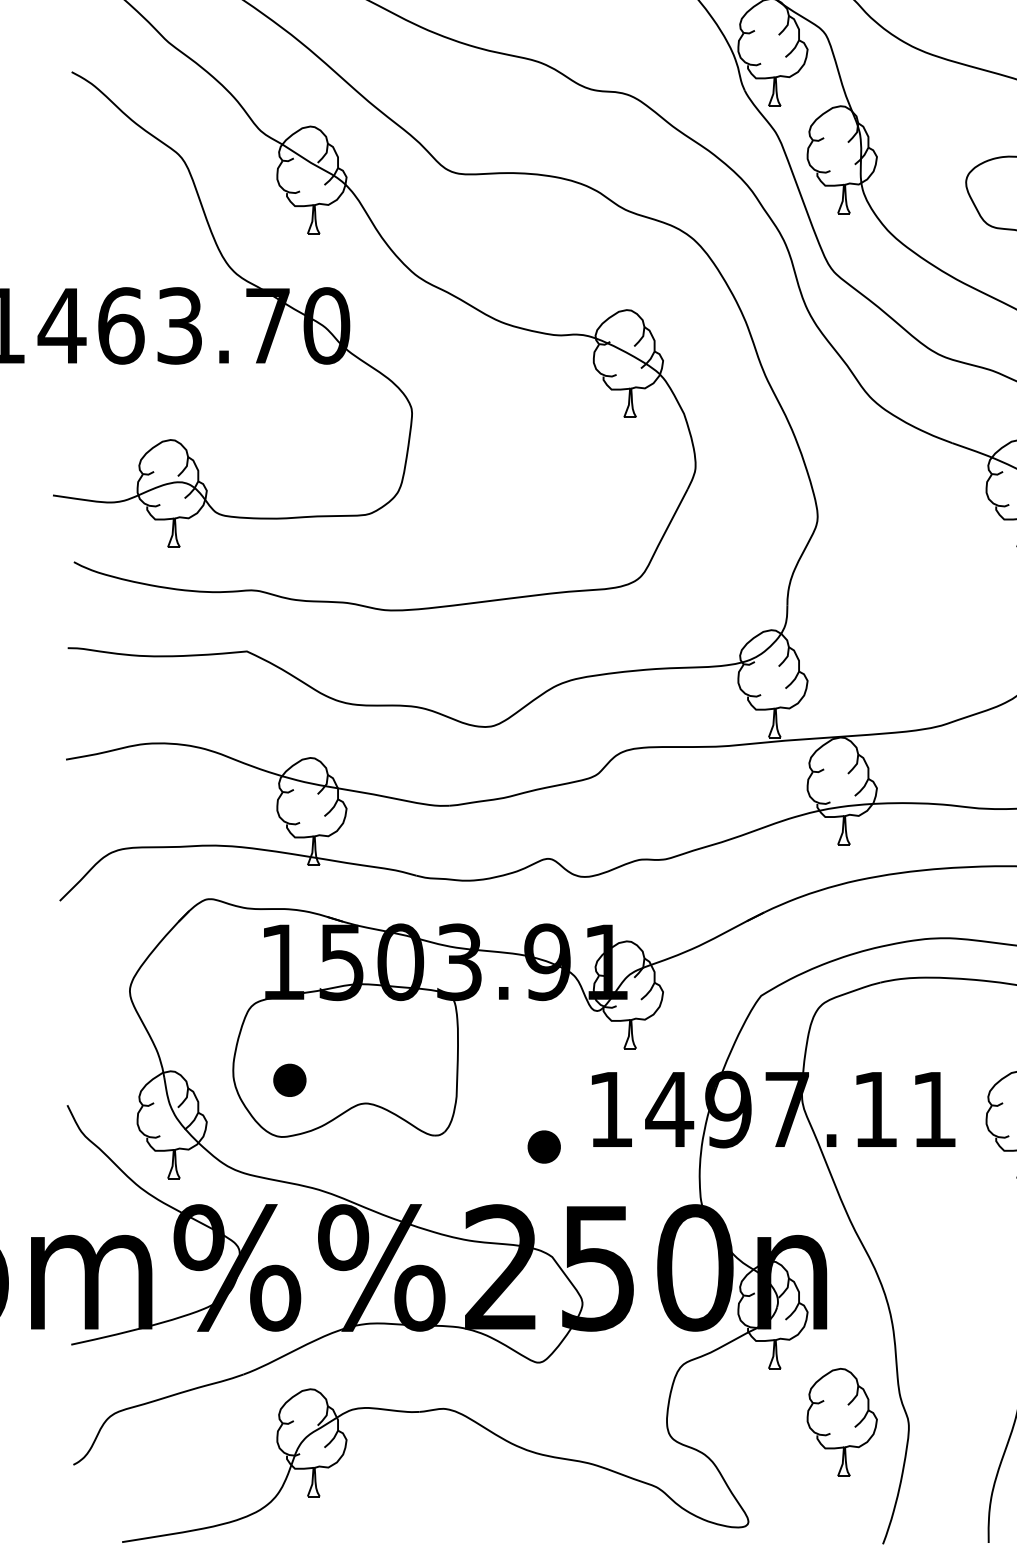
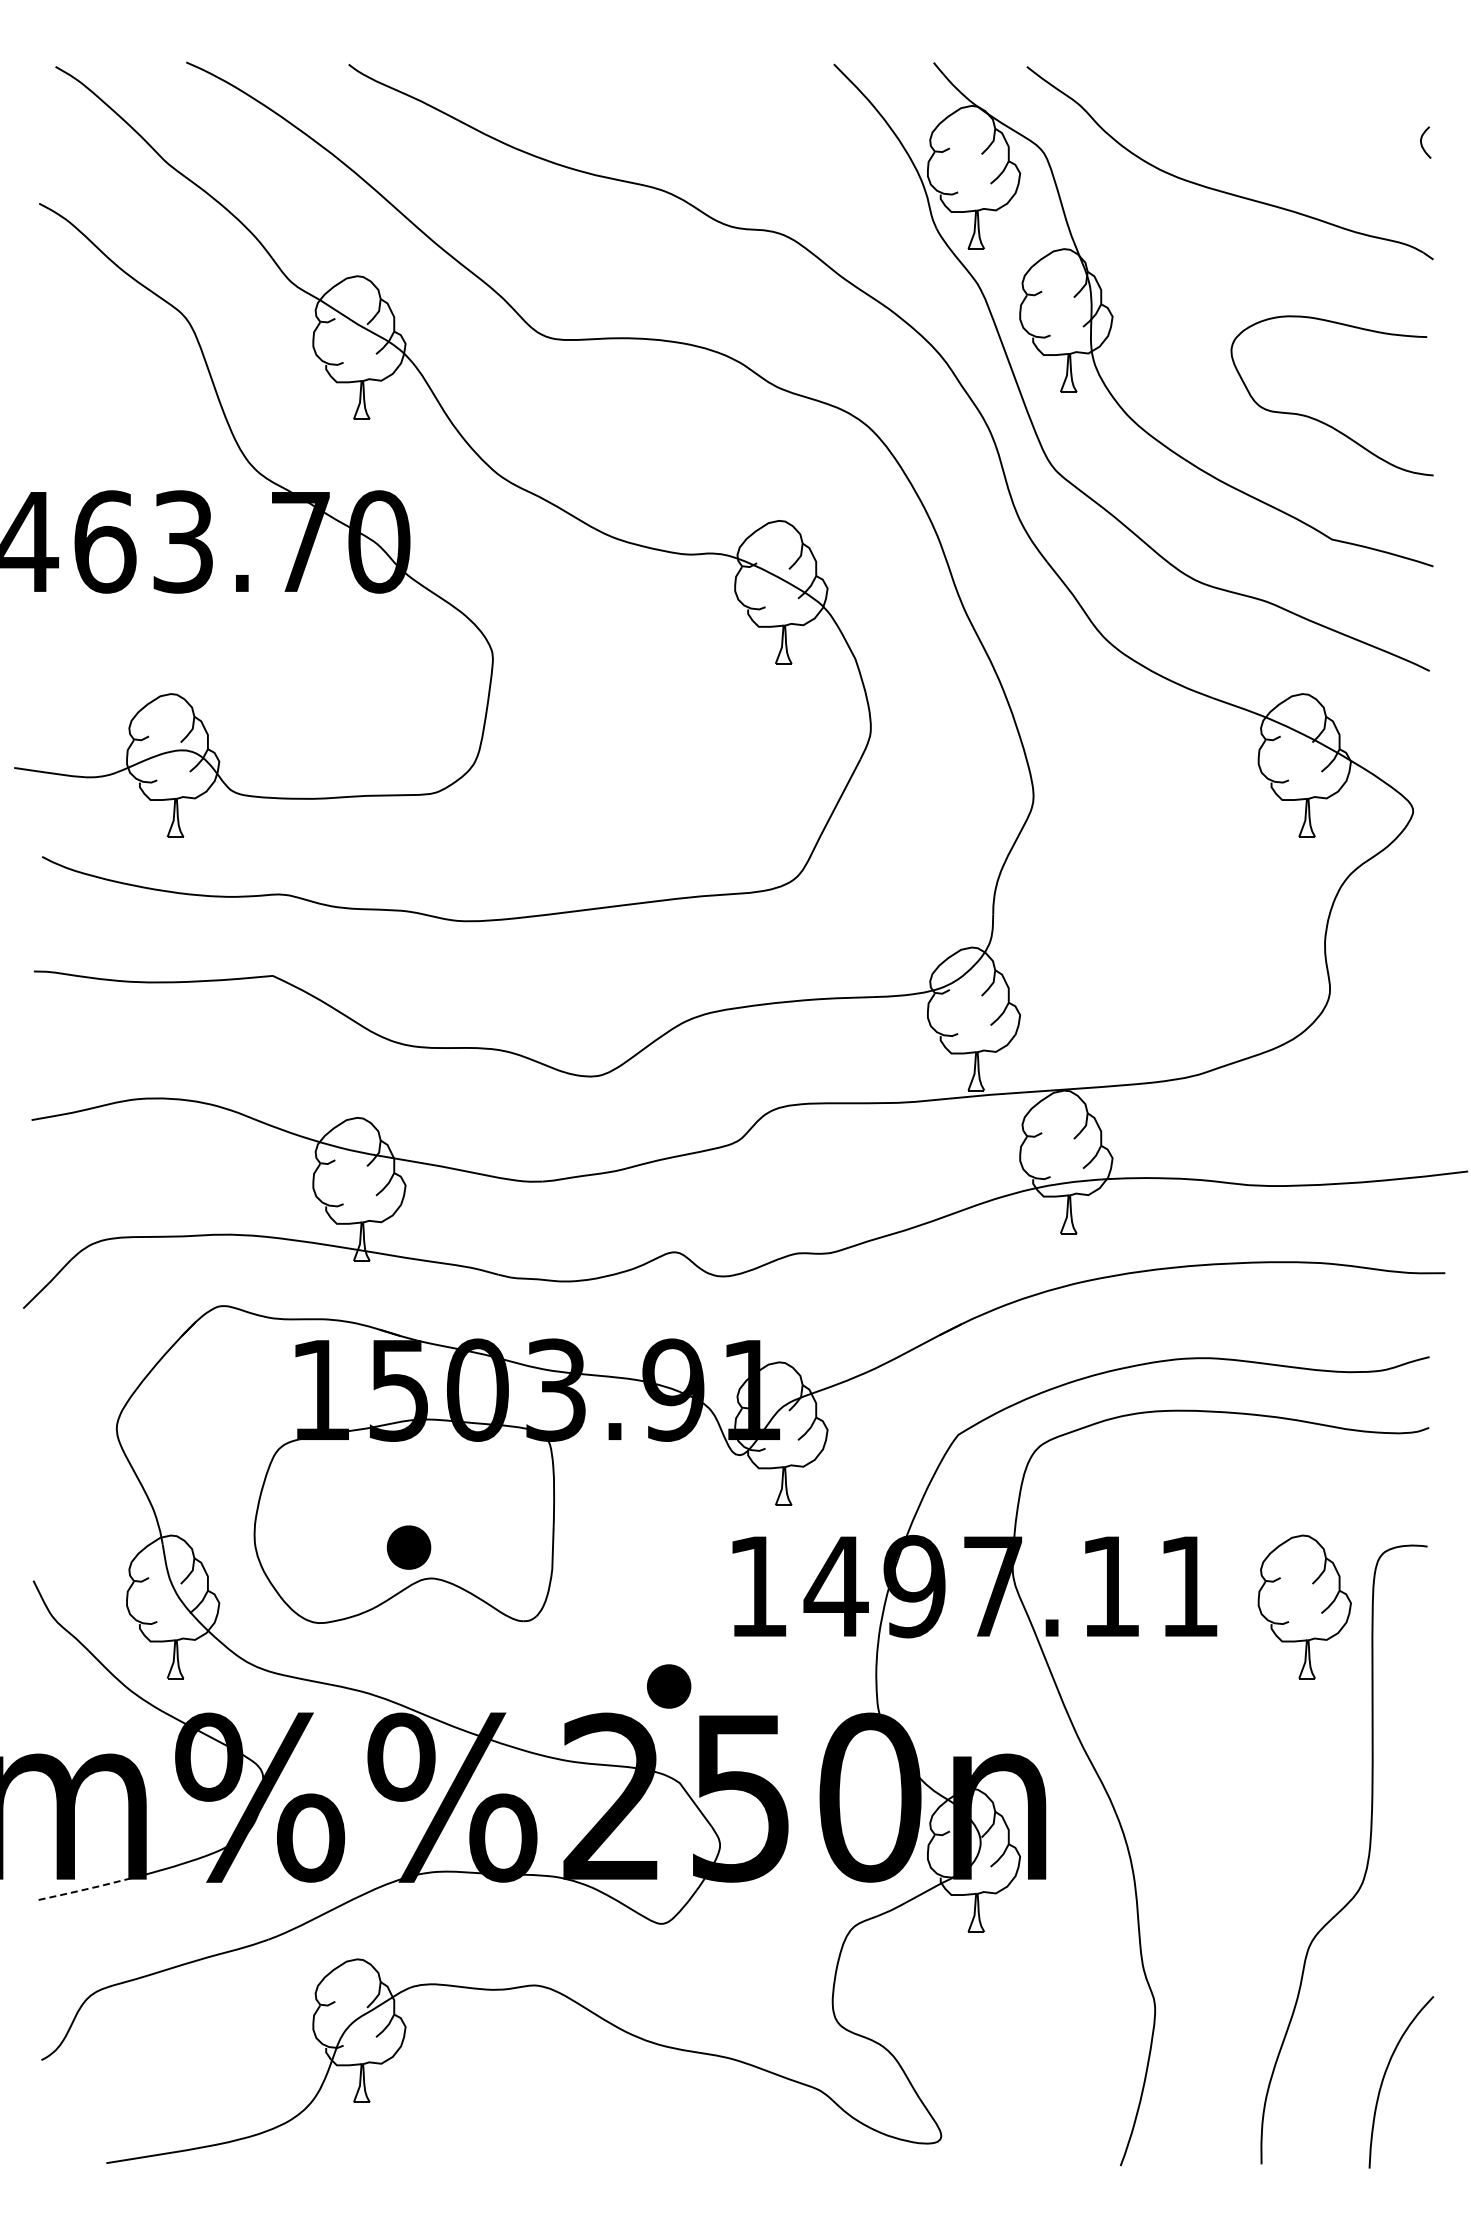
part: (289, 1080) -> (408, 1547), moved
part: (544, 1147) -> (669, 1686), moved
line: (105, 1336) -> (84, 1889), solid -> dashed
part: (842, 1422) -> (1066, 2003), removed

